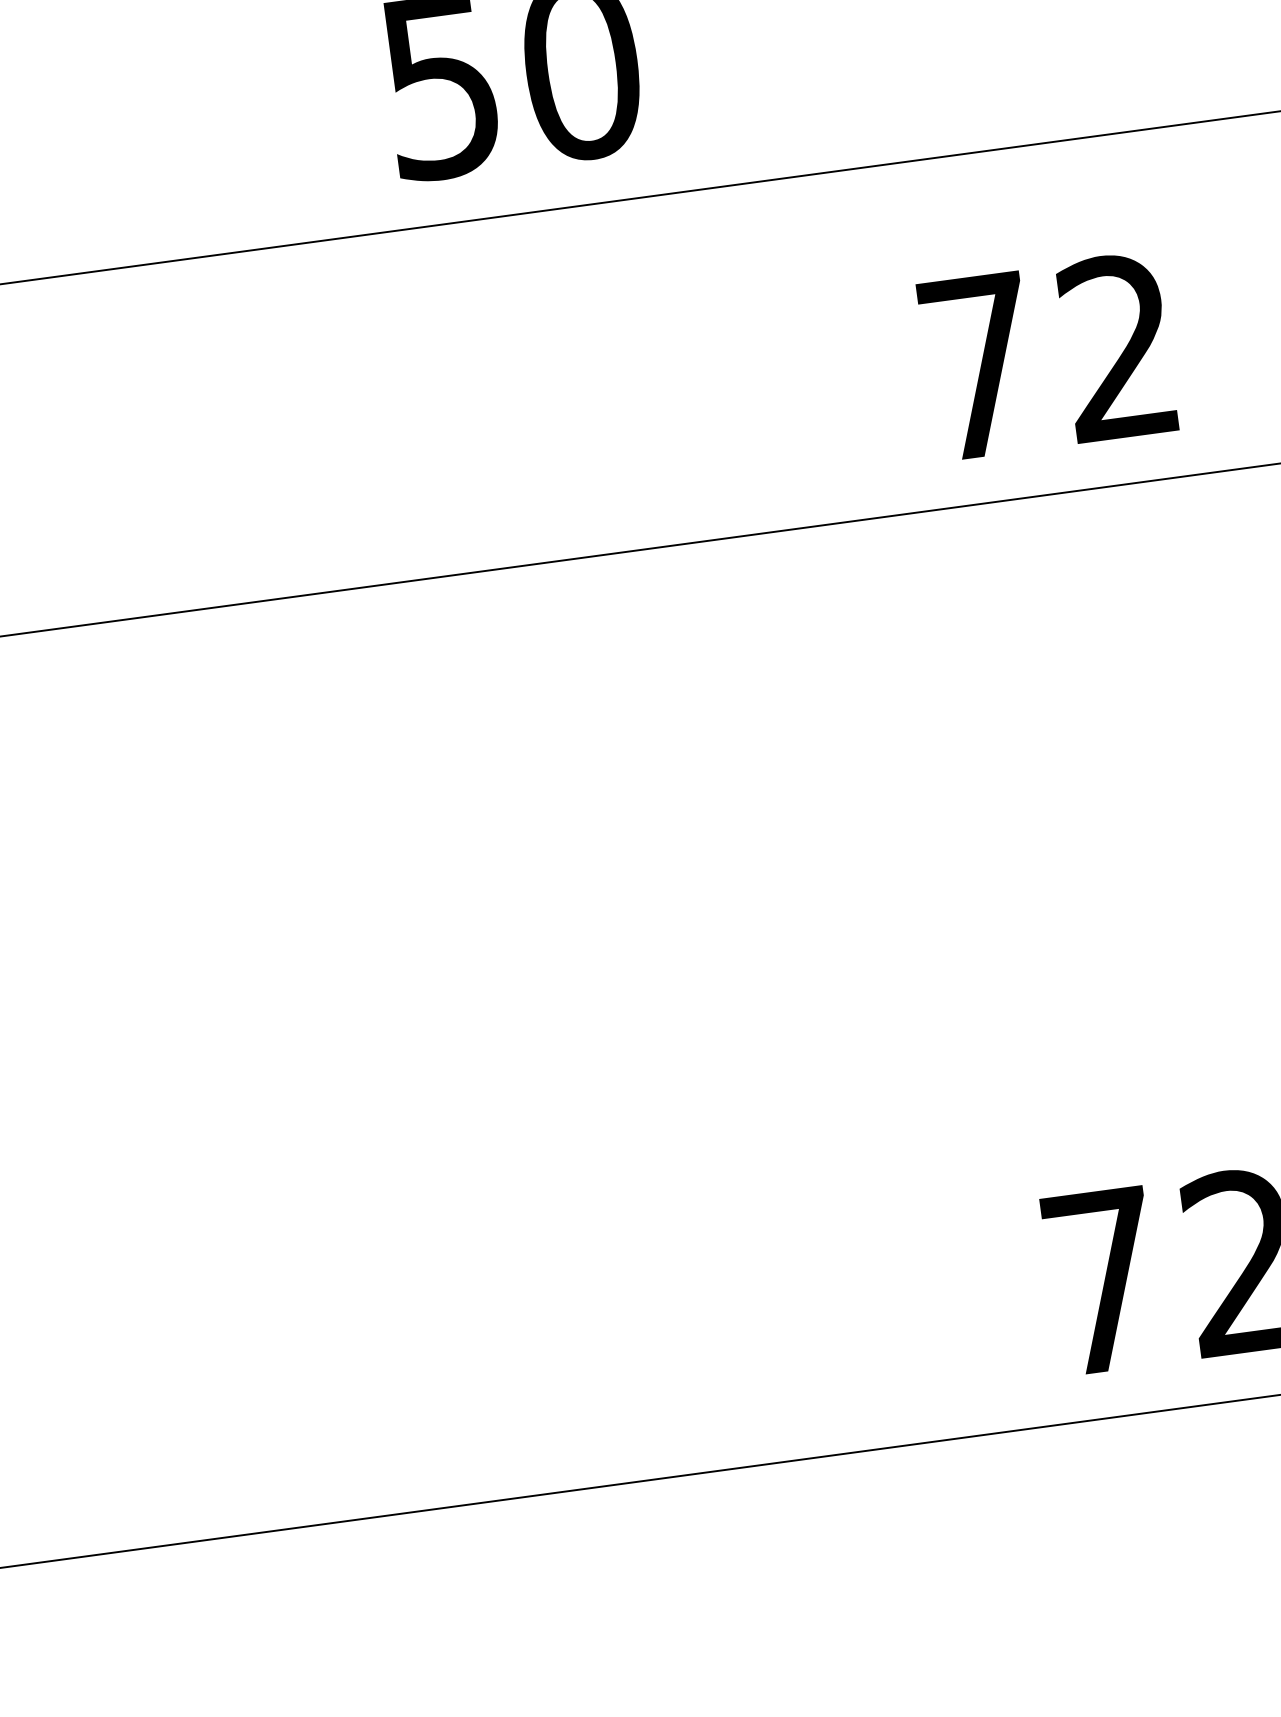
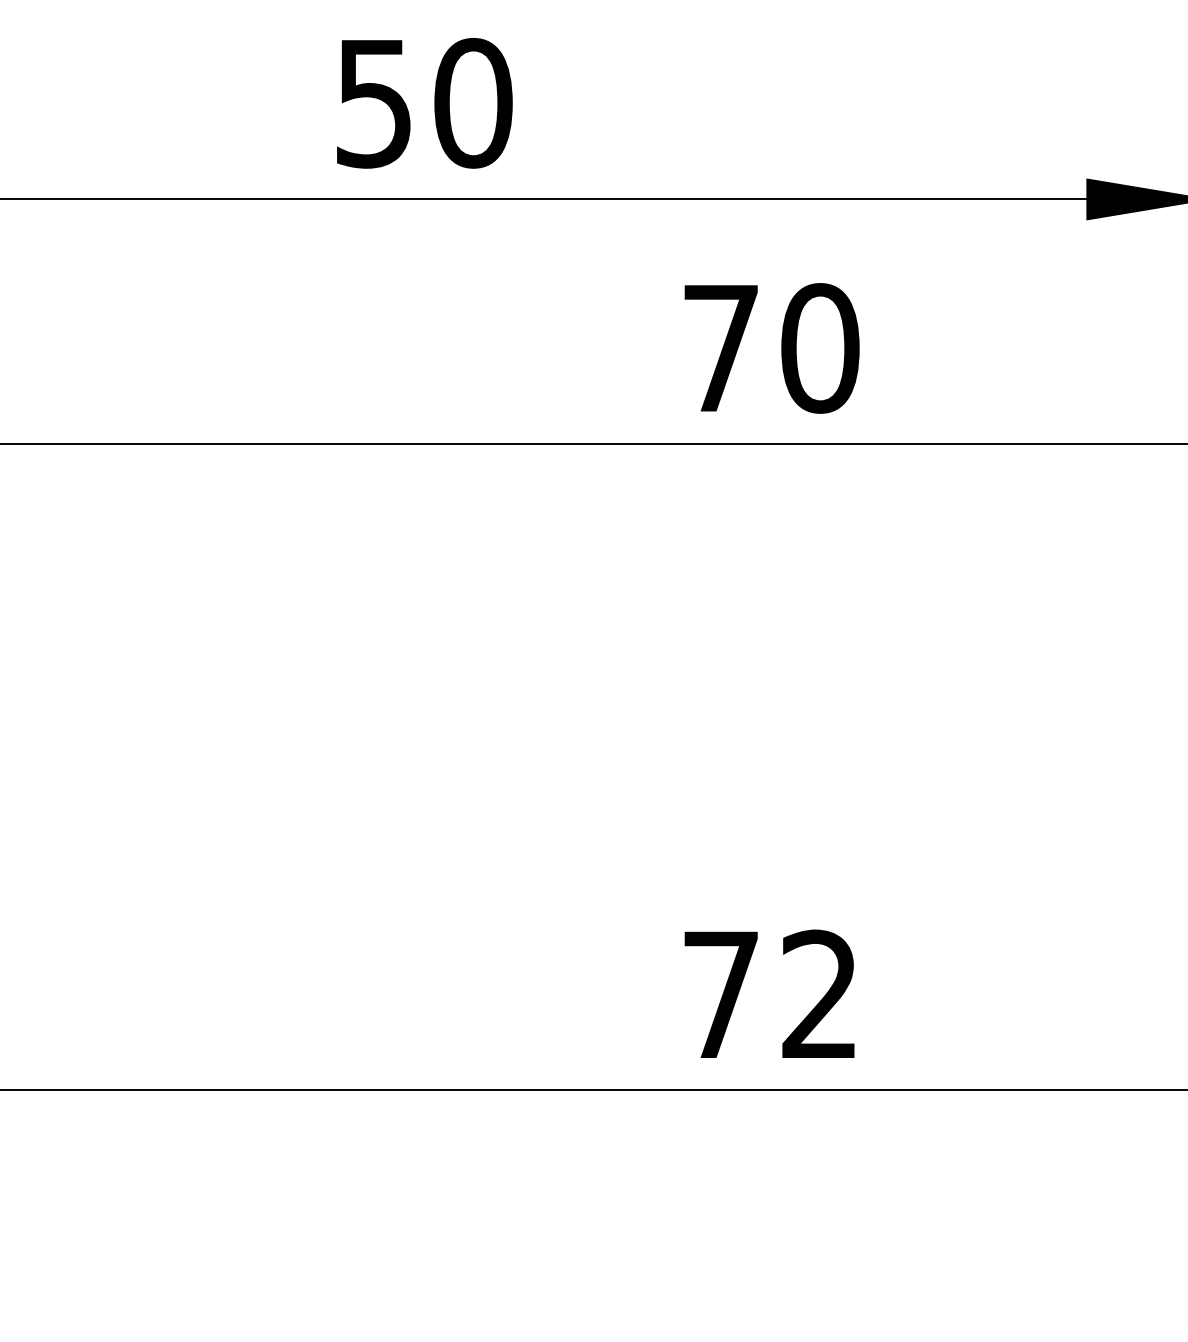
text: (1119, 347) -> (820, 348), 72 -> 70

